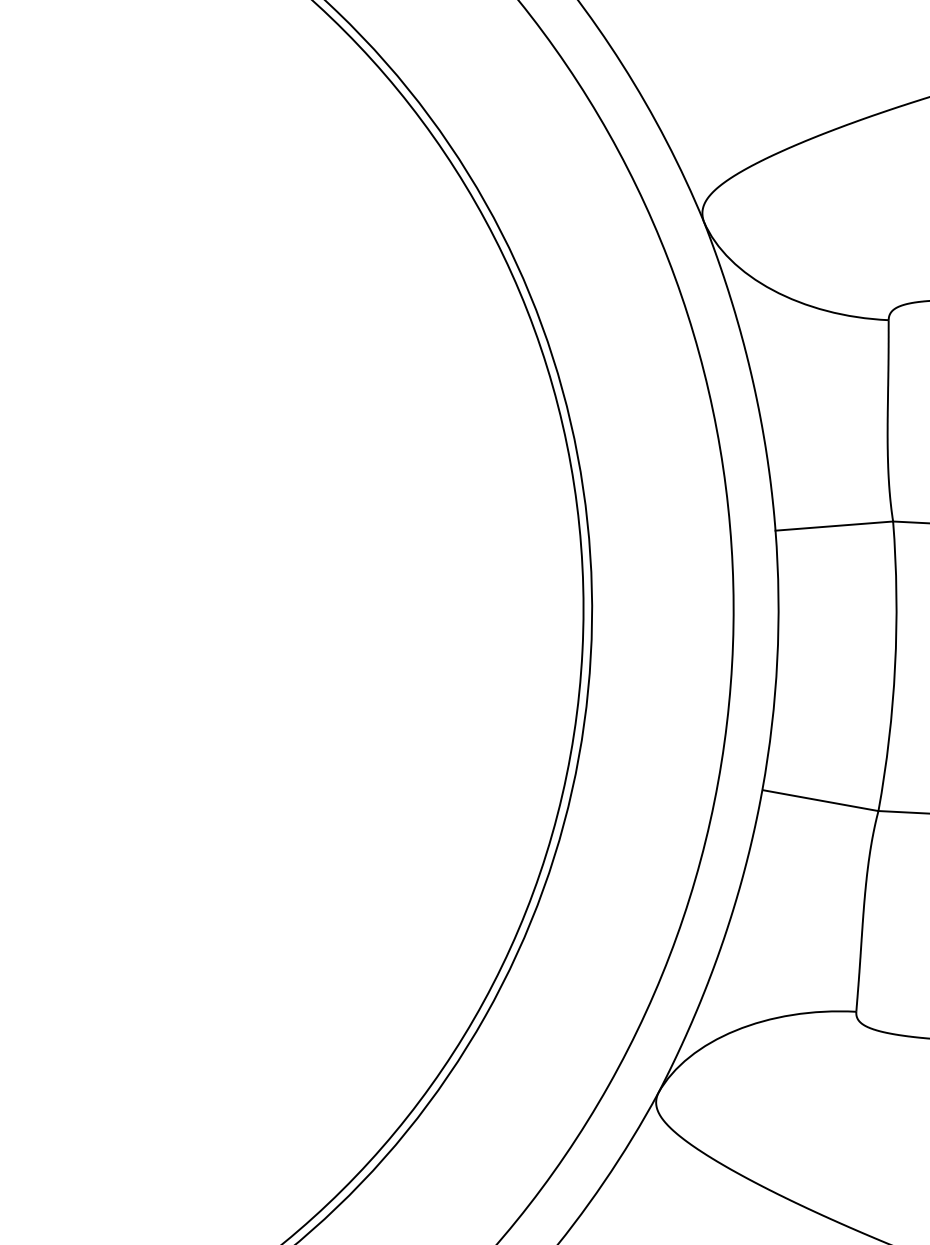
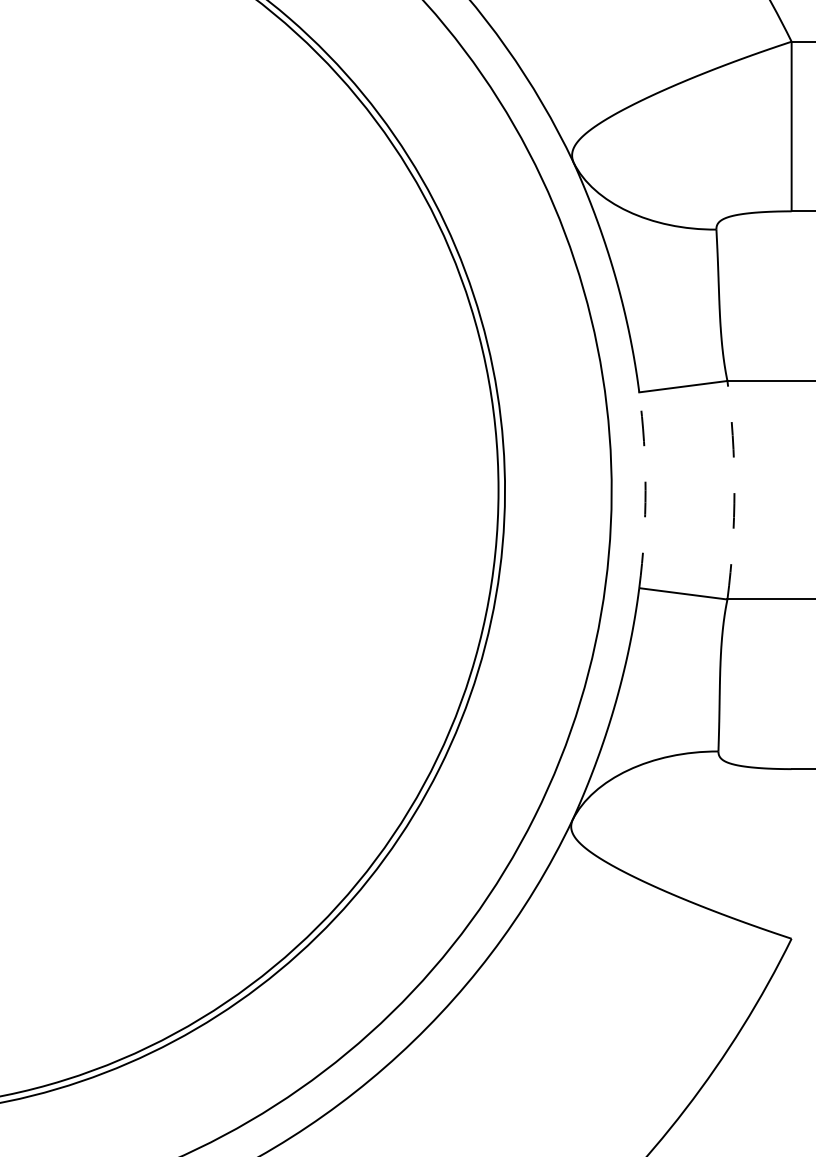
arc: (777, 661) -> (645, 490), solid -> dashed
arc: (895, 667) -> (734, 490), solid -> dashed

